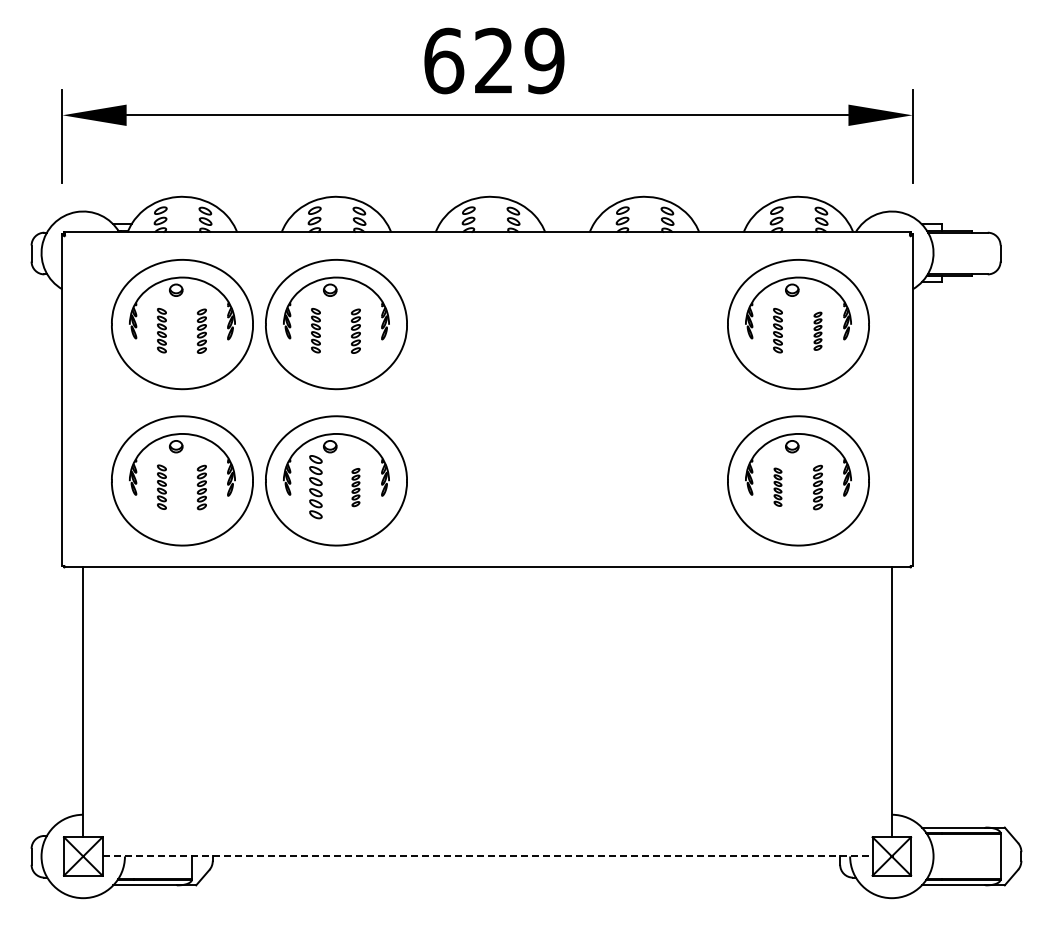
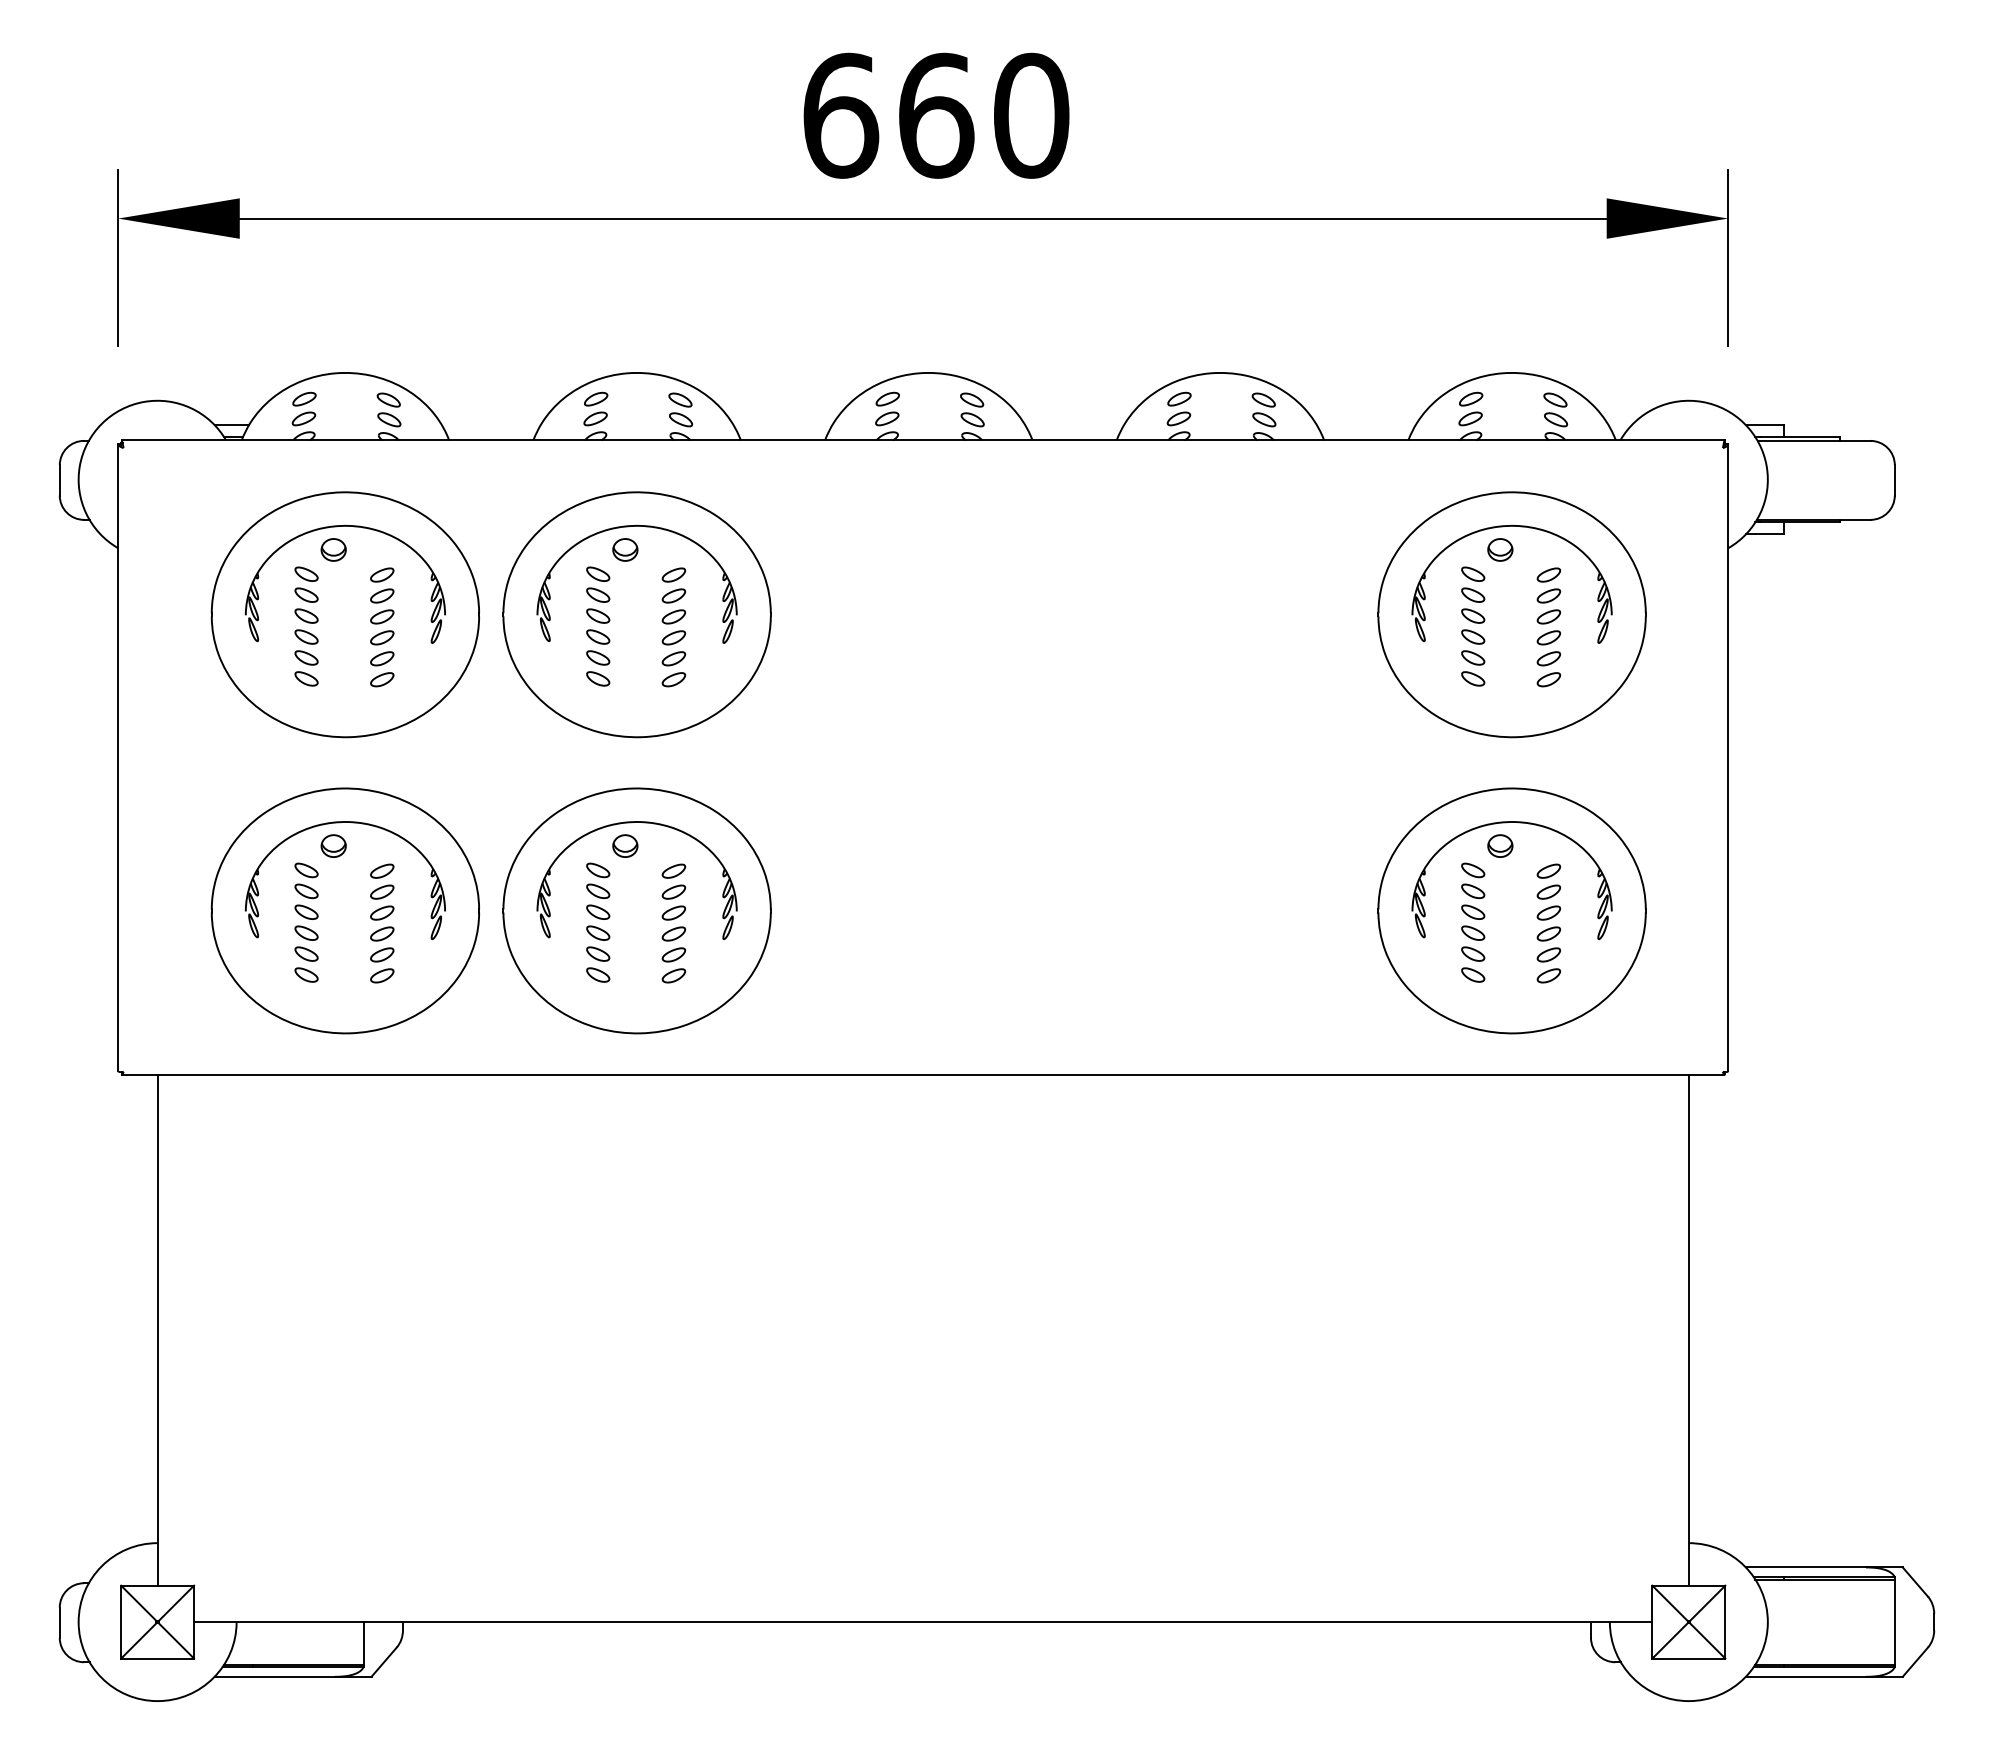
text: (519, 60) -> (983, 114), 629 -> 660
part: (161, 330) -> (305, 626), size x1.43
part: (315, 330) -> (597, 626), size x1.43
part: (777, 330) -> (1472, 626), size x1.43
part: (201, 331) -> (381, 627), size x1.43
part: (355, 331) -> (673, 627), size x1.43
part: (817, 331) -> (1548, 627), size x1.67
part: (161, 487) -> (305, 923), size x1.43
part: (201, 487) -> (381, 923), size x1.43
part: (355, 487) -> (673, 923), size x1.67
part: (777, 487) -> (1472, 923), size x1.67
part: (817, 487) -> (1548, 923), size x1.43
line: (488, 856) -> (925, 1622), dashed -> solid

